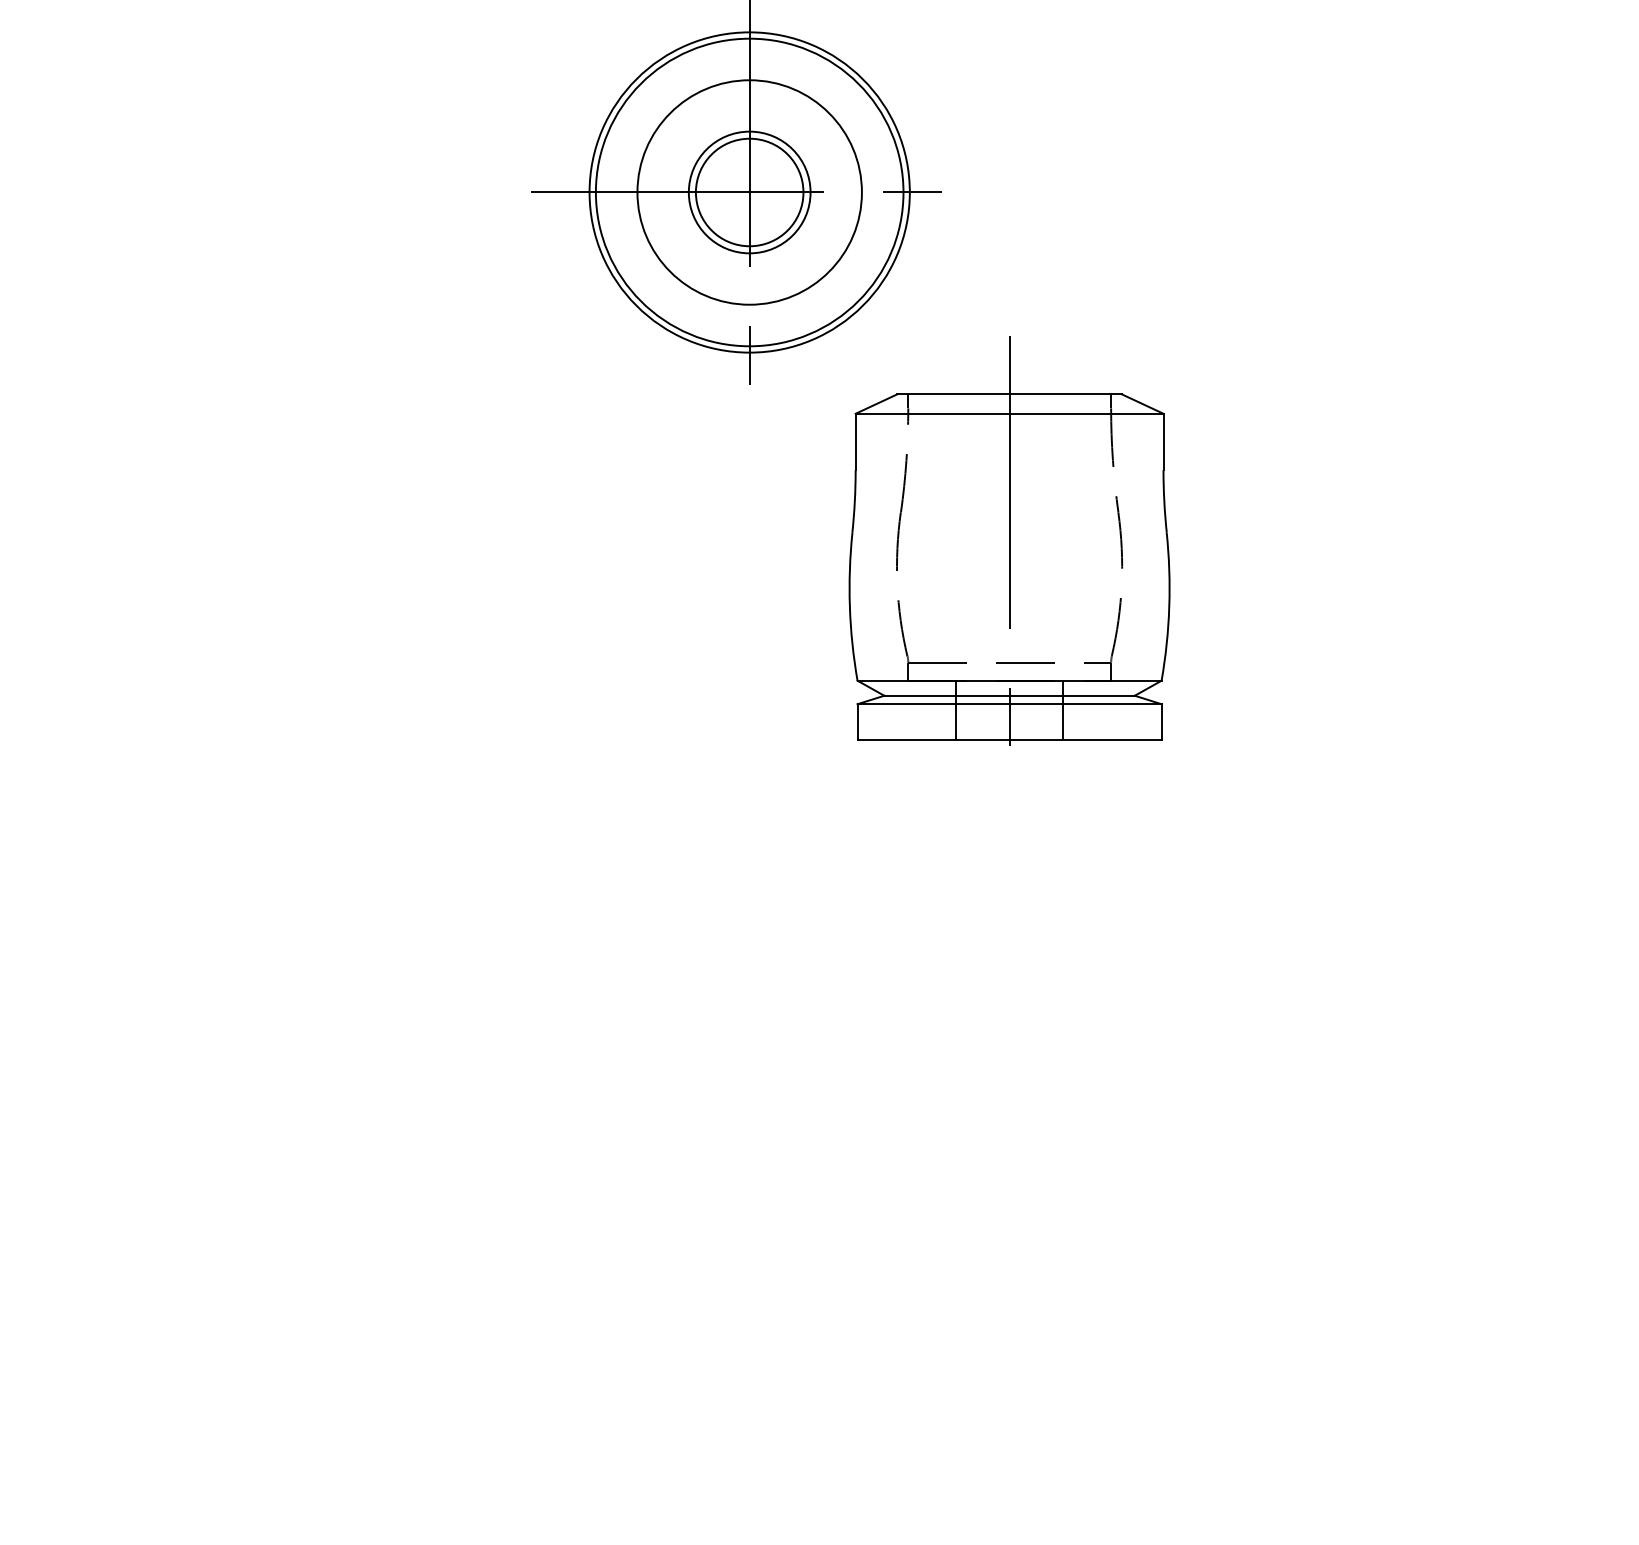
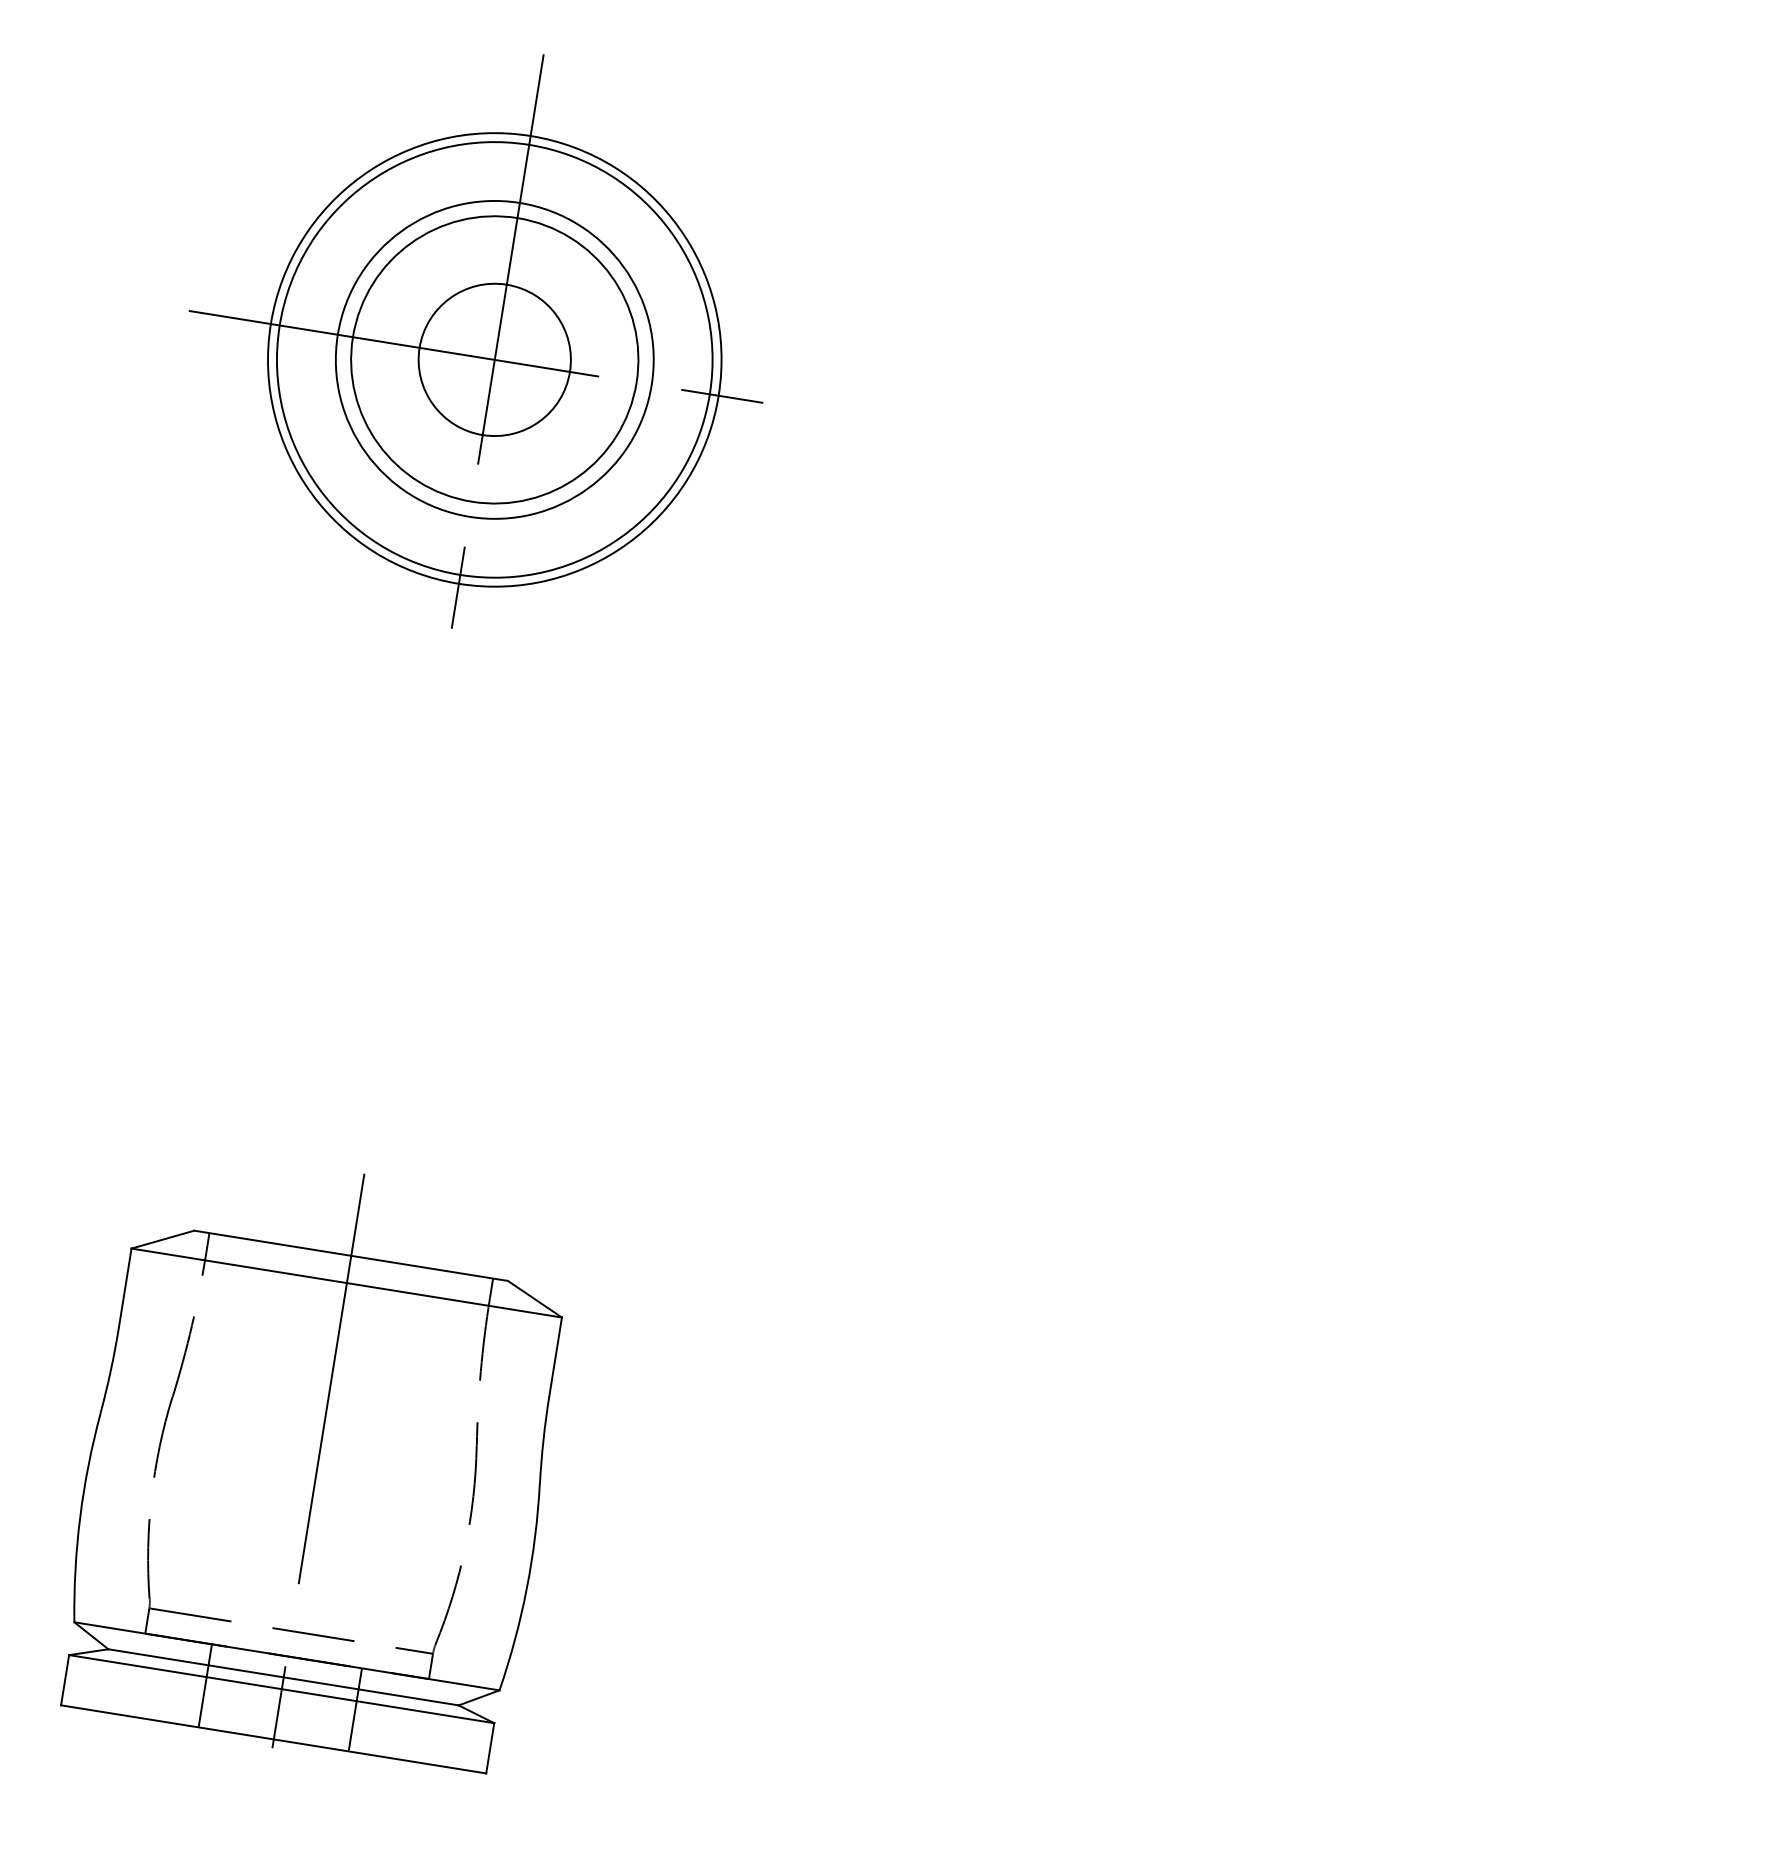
circle: (749, 192) -> (494, 359), size x1.67
part: (1009, 540) -> (318, 1460), moved

